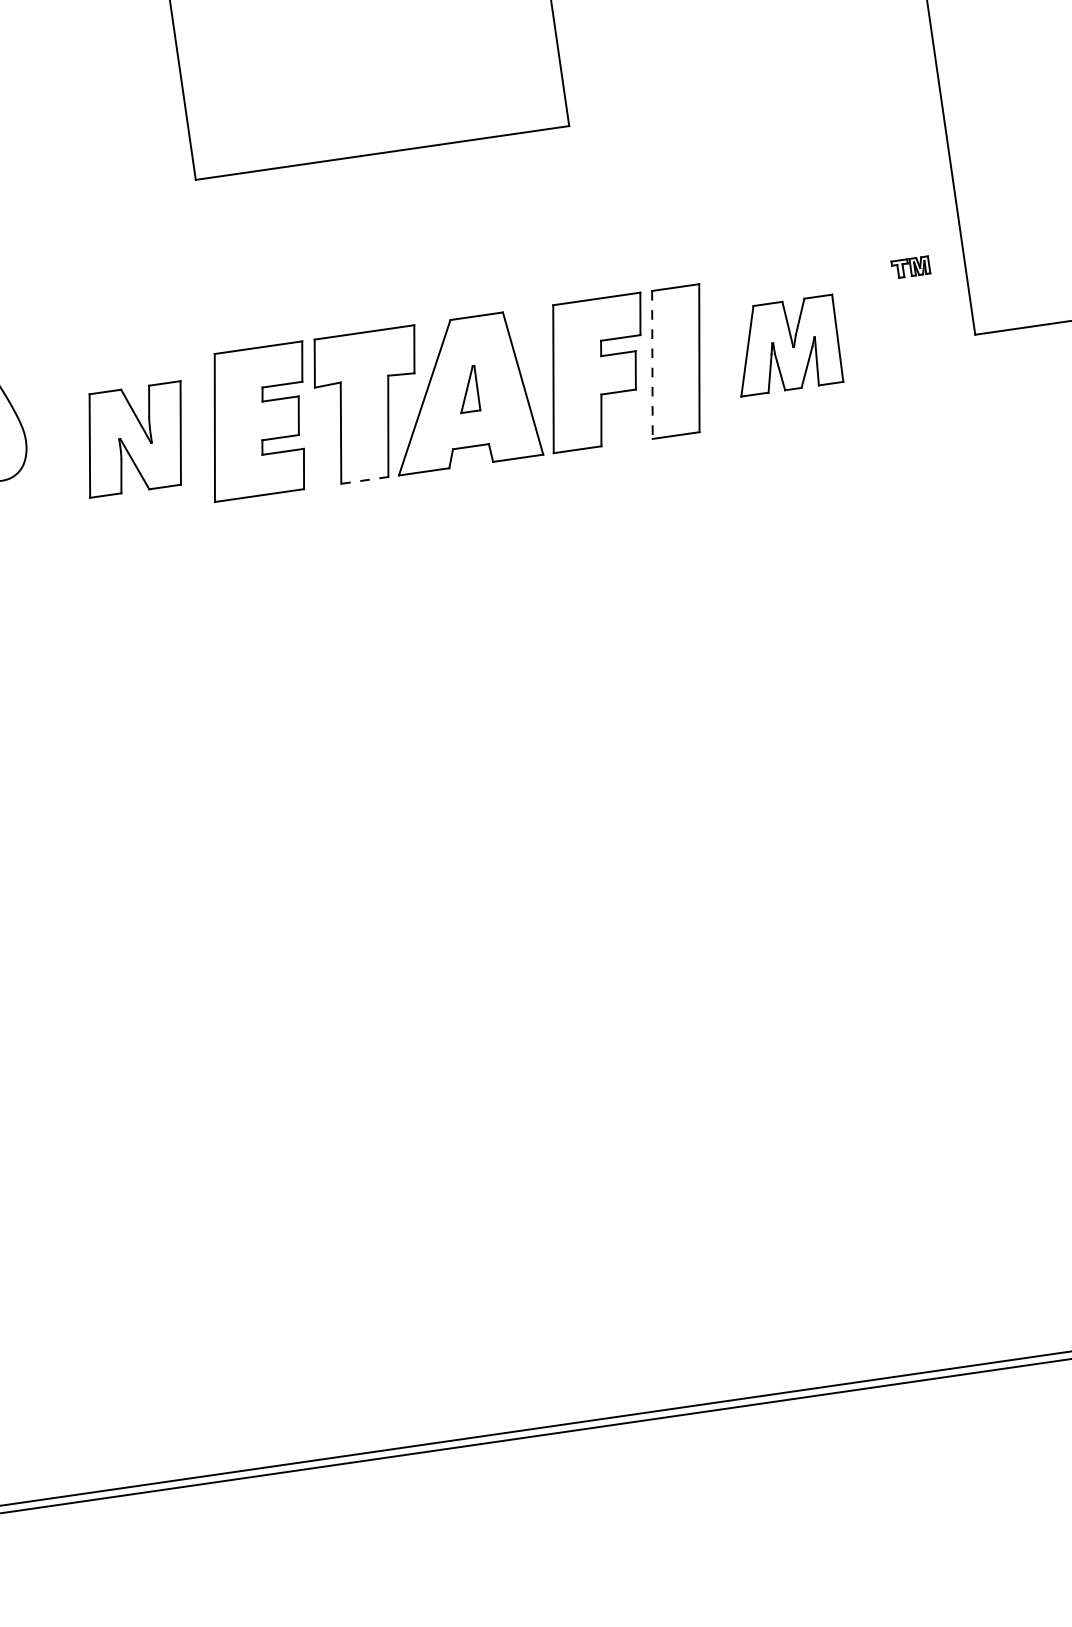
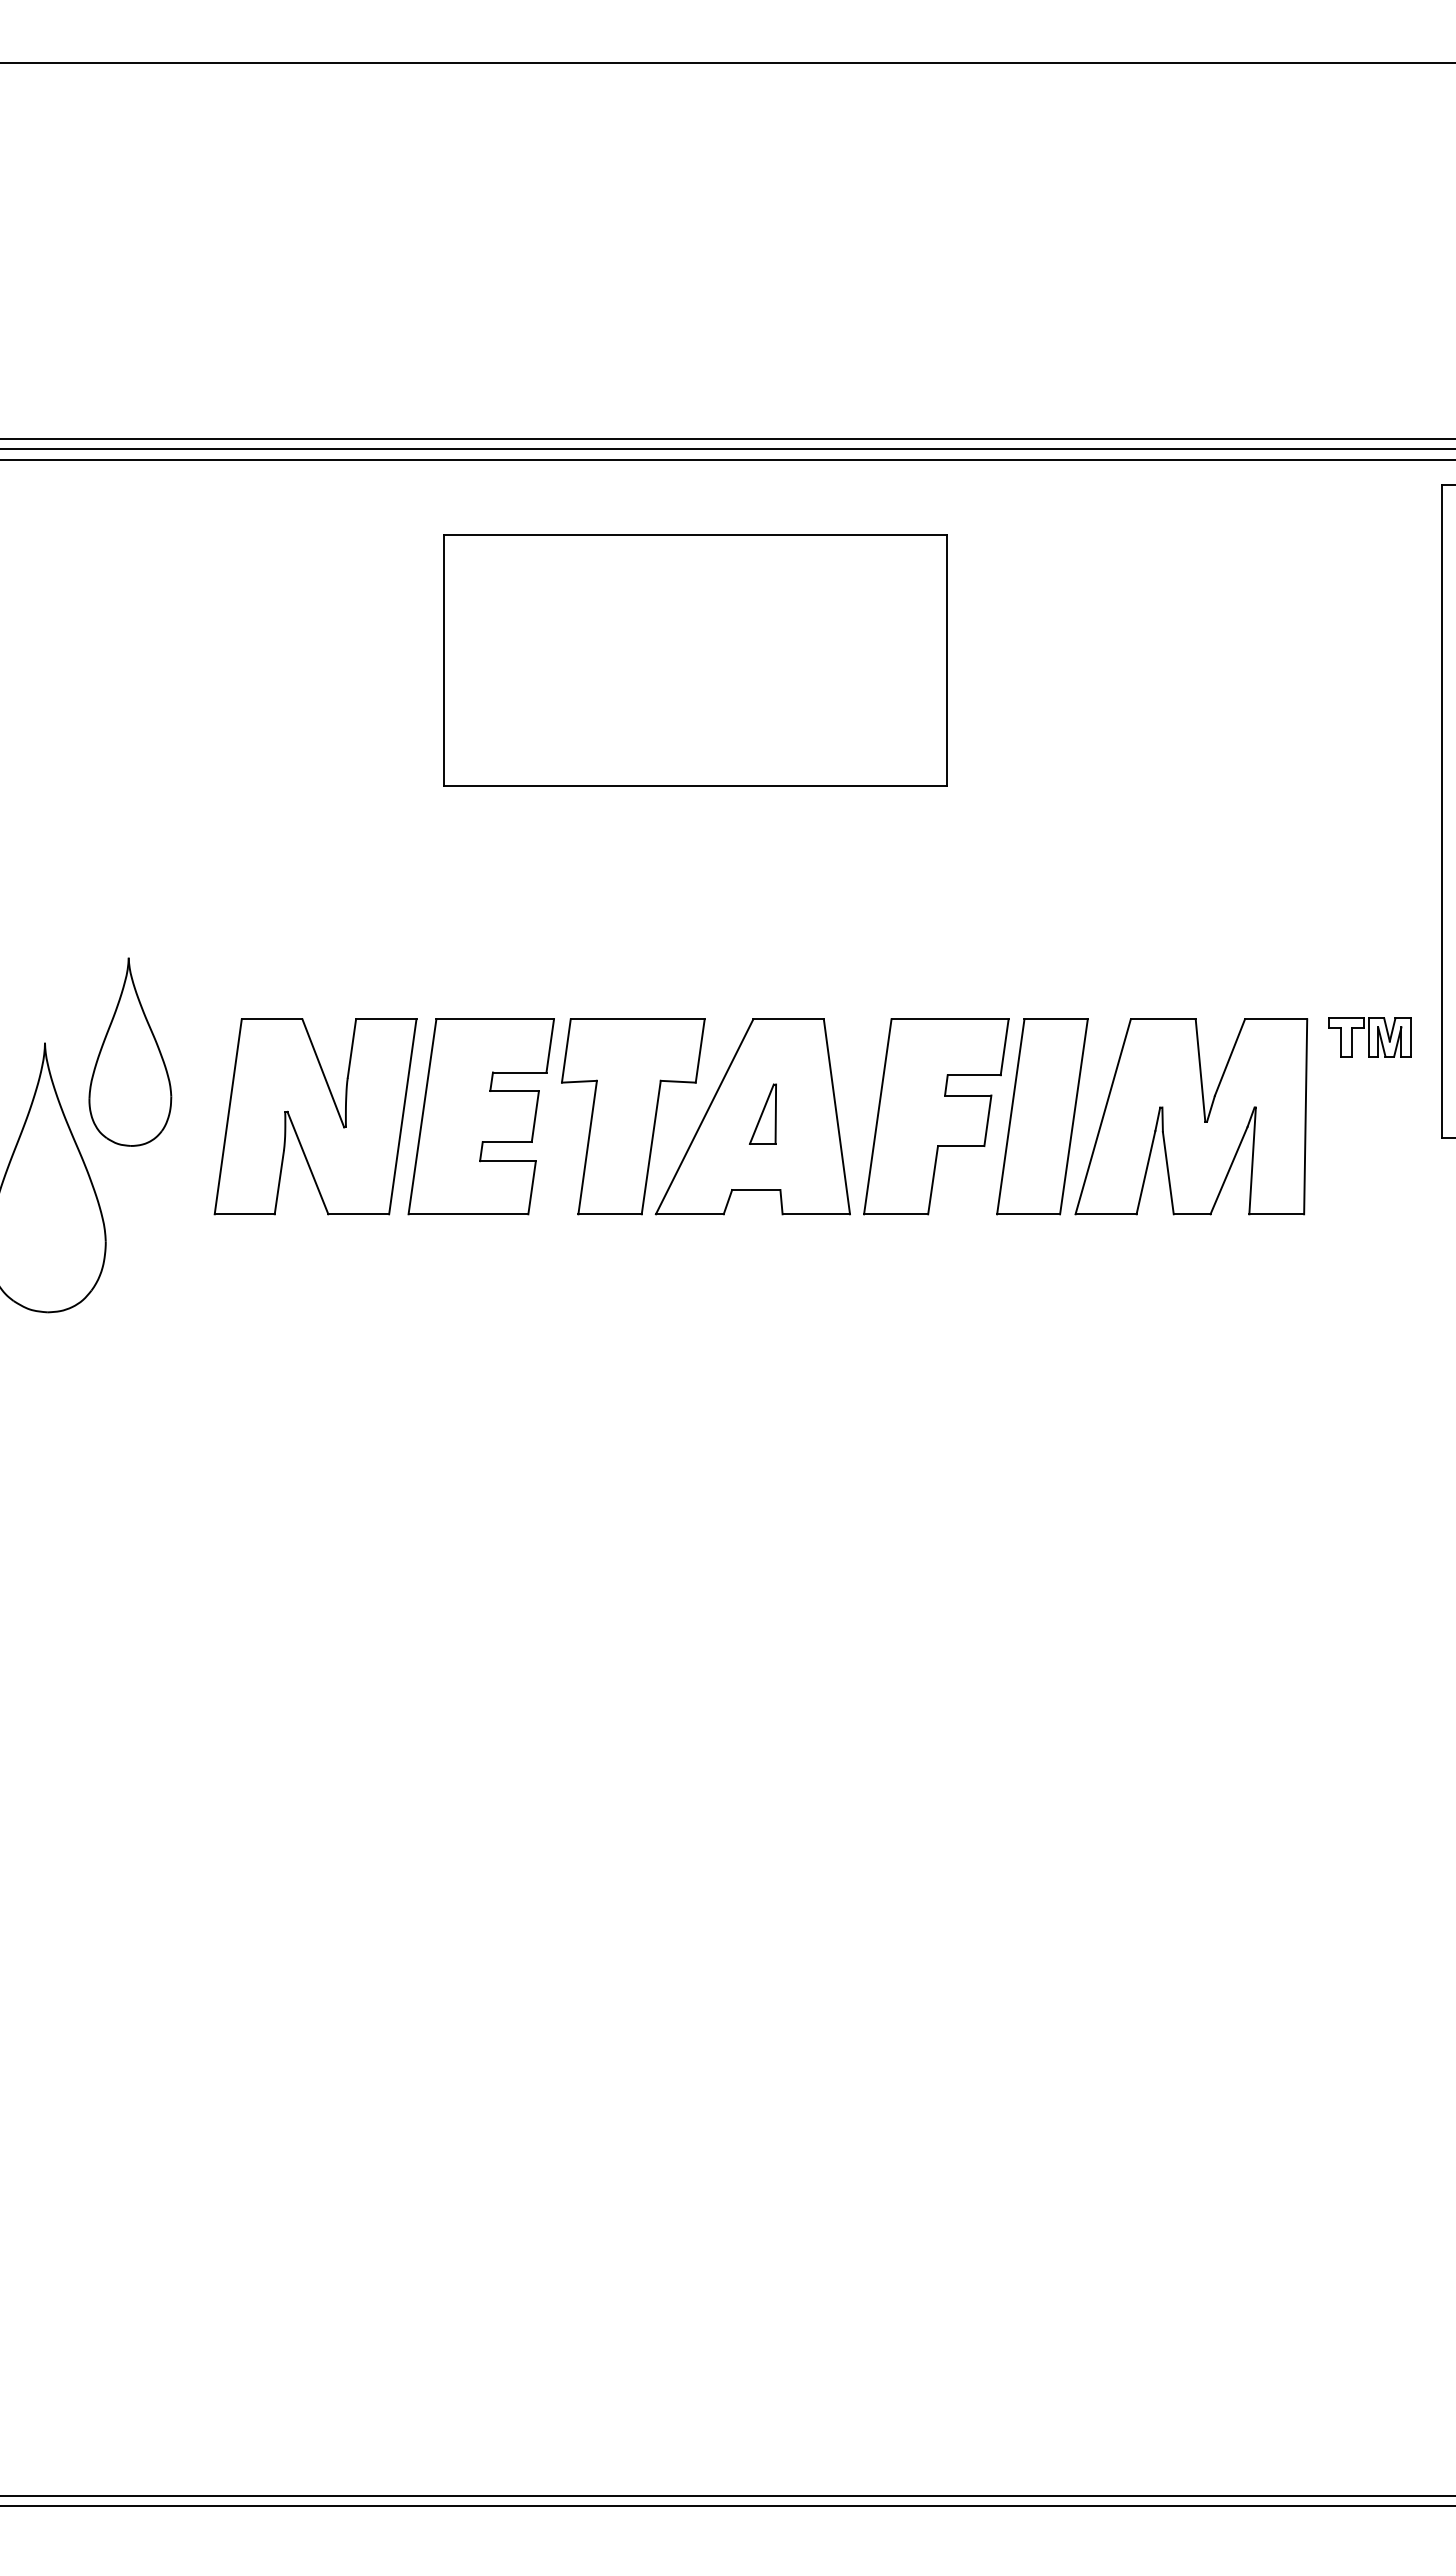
part: (910, 267) -> (1369, 1037), size x1.67
part: (786, 345) -> (1191, 1116), size x1.67
line: (652, 365) -> (1010, 1117), dashed -> solid
part: (135, 439) -> (315, 1116), size x1.43
line: (365, 480) -> (610, 1214), dashed -> solid

